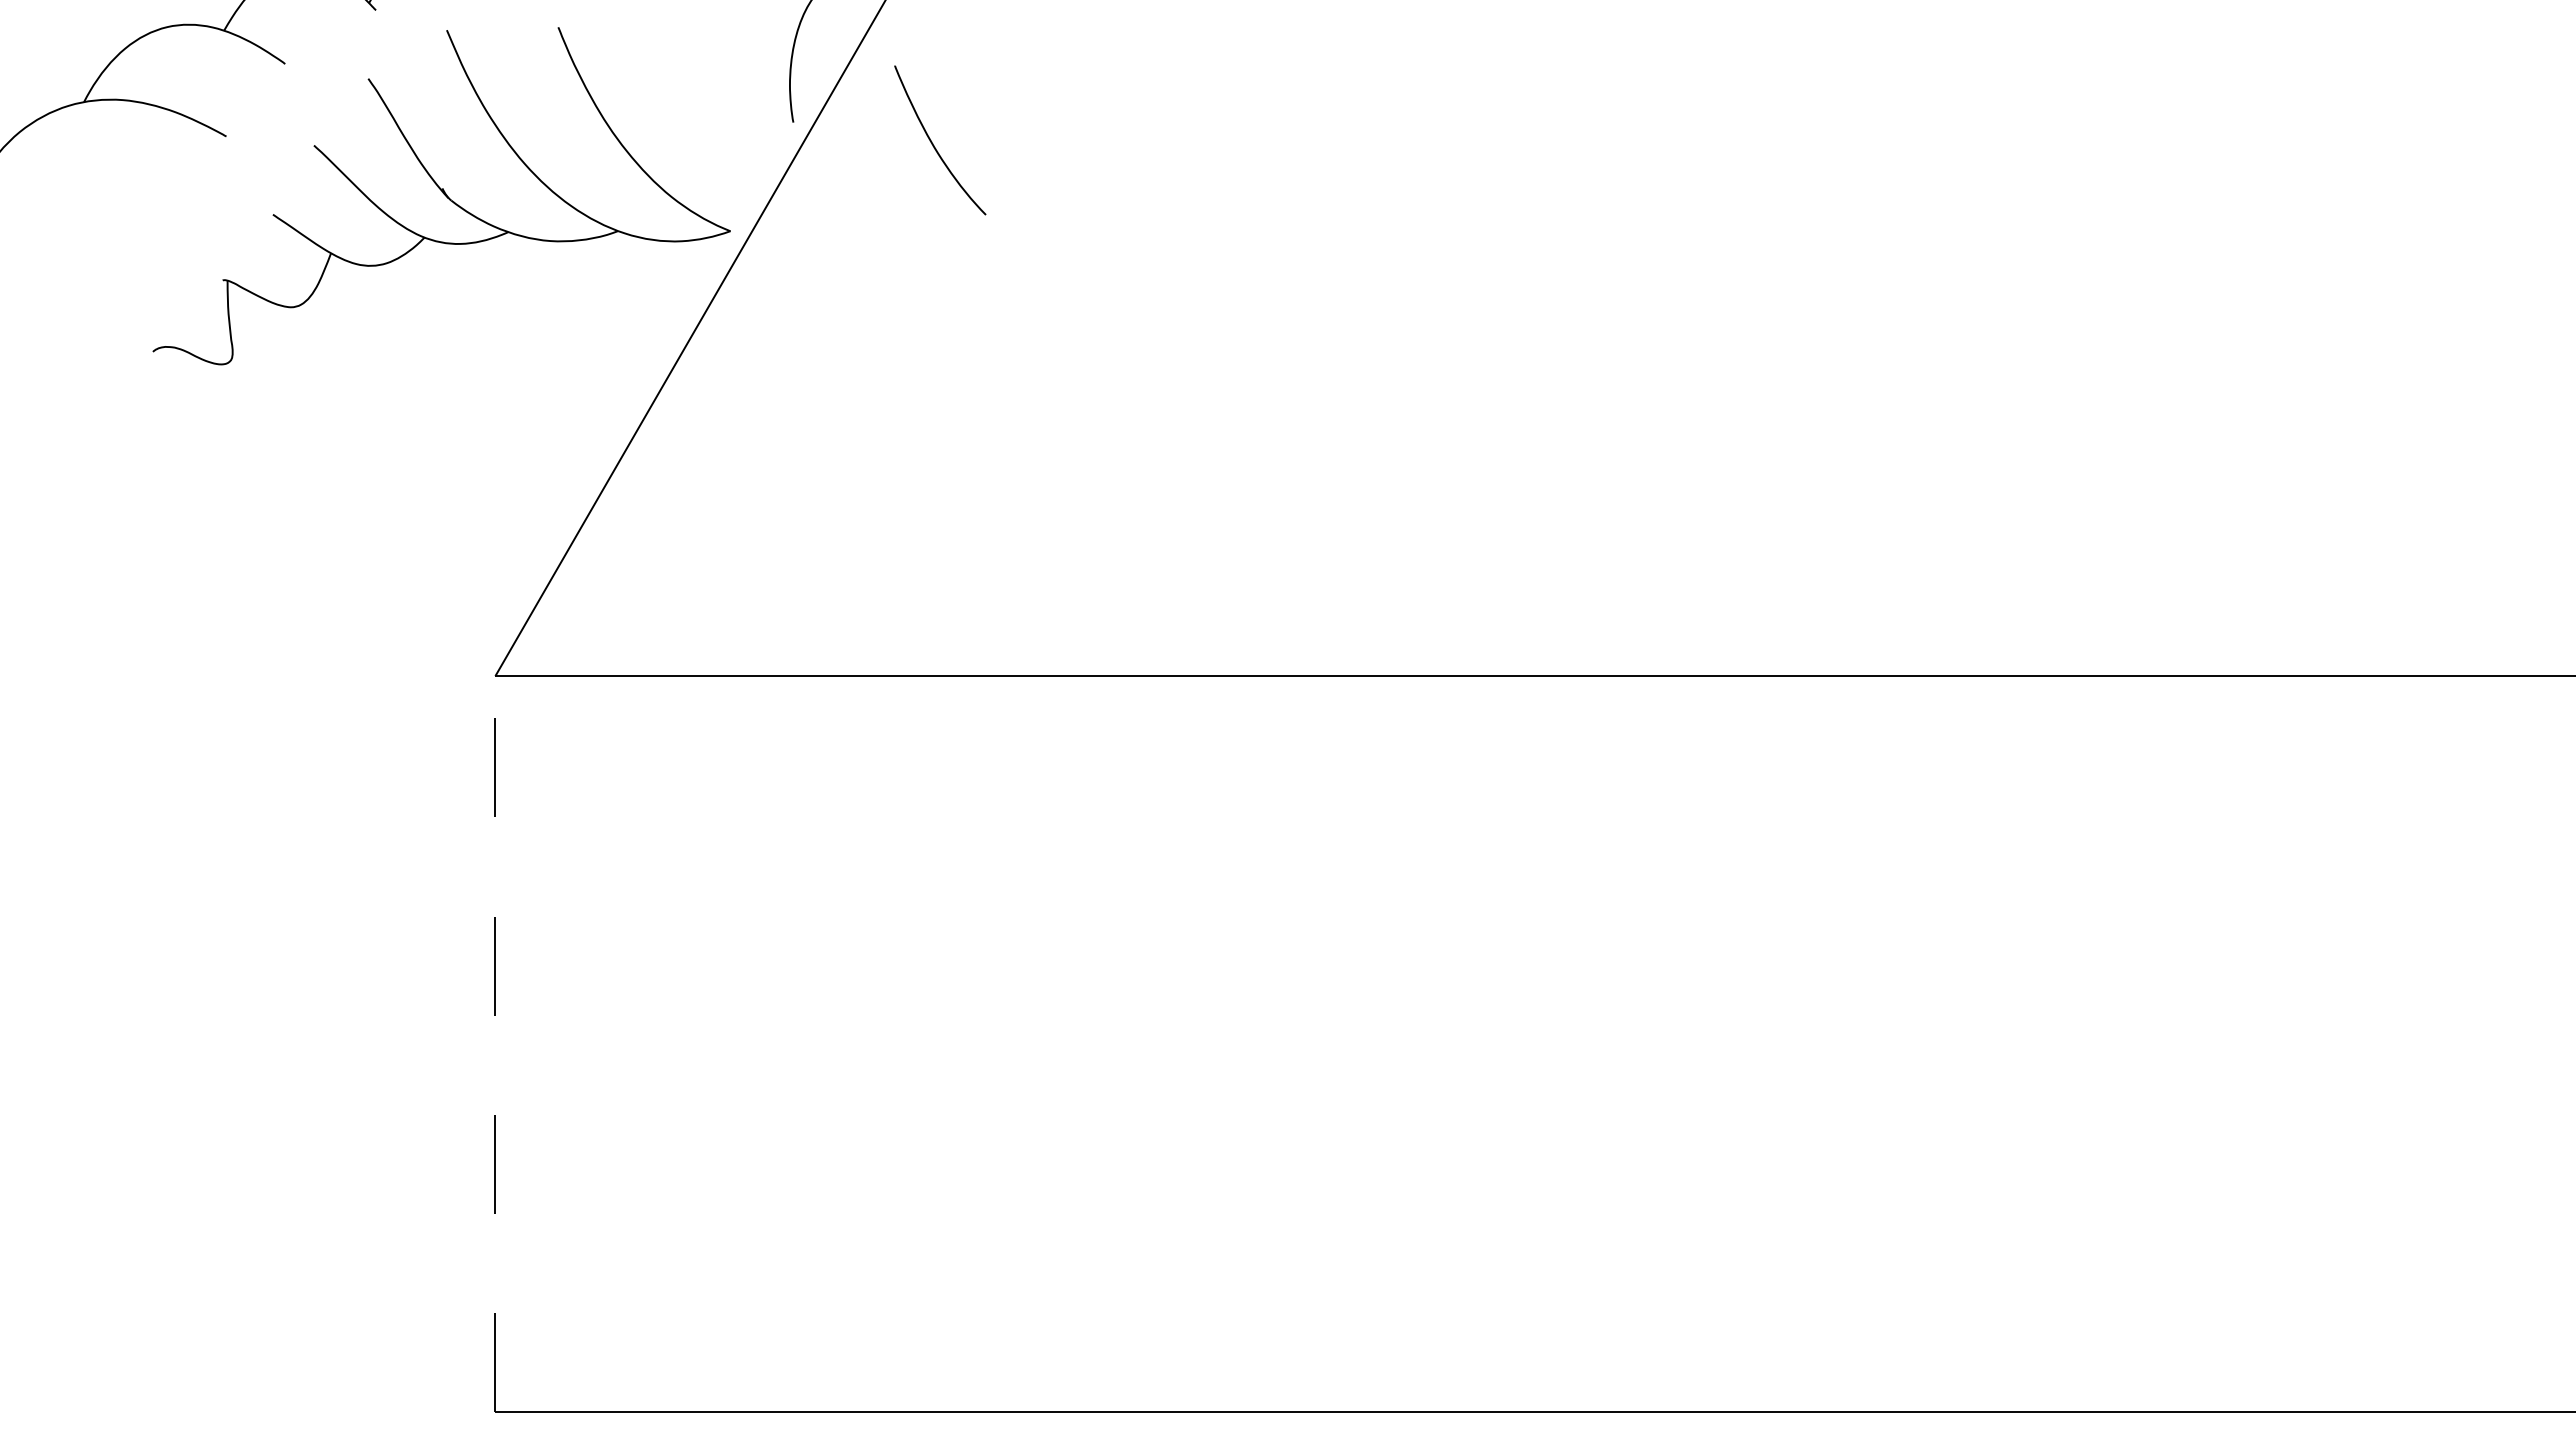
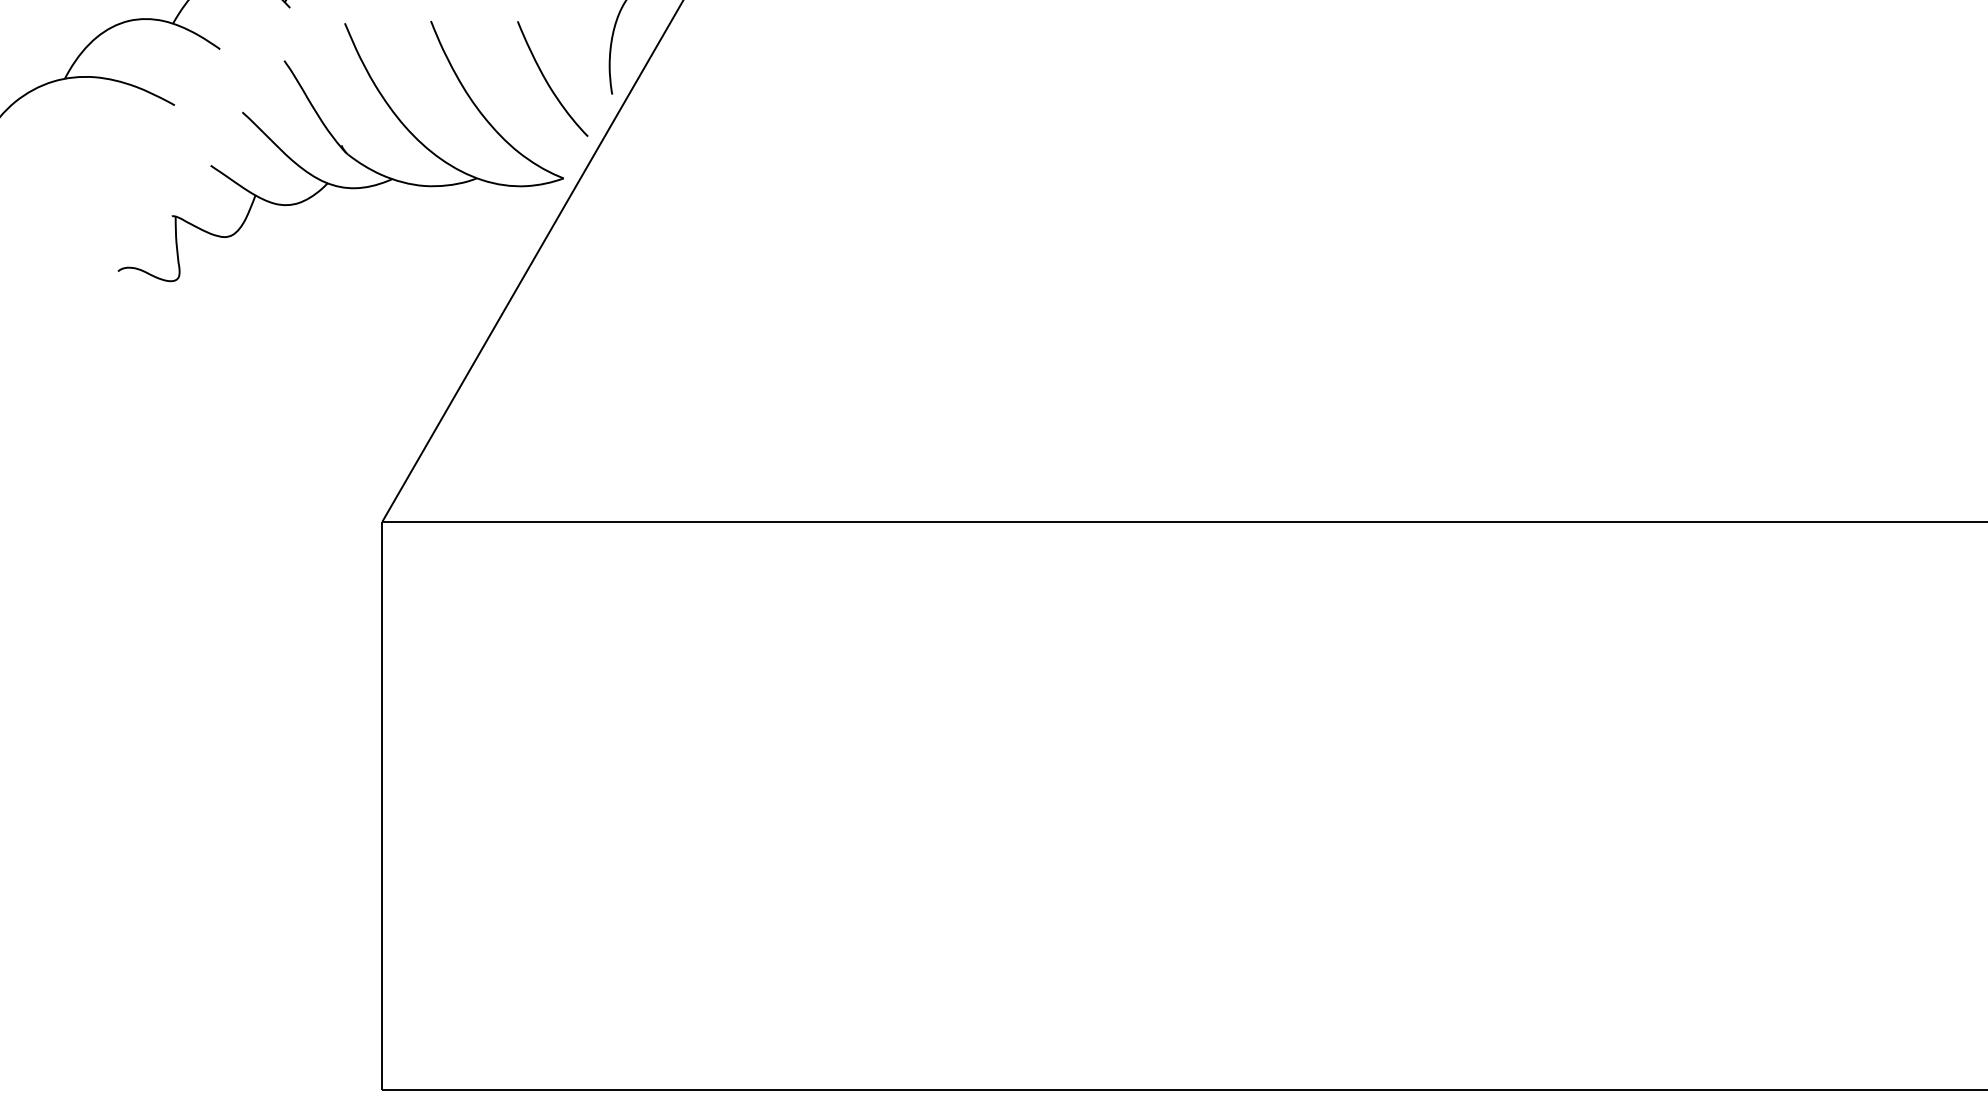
curve: (933, 143) -> (547, 81), moved
line: (495, 1043) -> (382, 805), dashed -> solid

